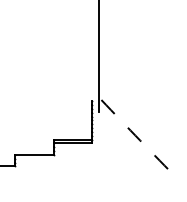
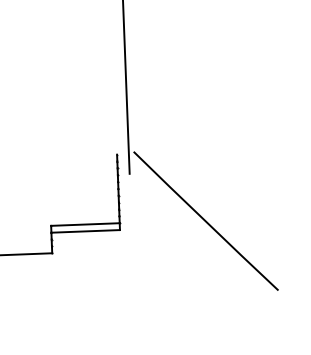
arc: (140, 140) -> (206, 221), dashed -> solid

